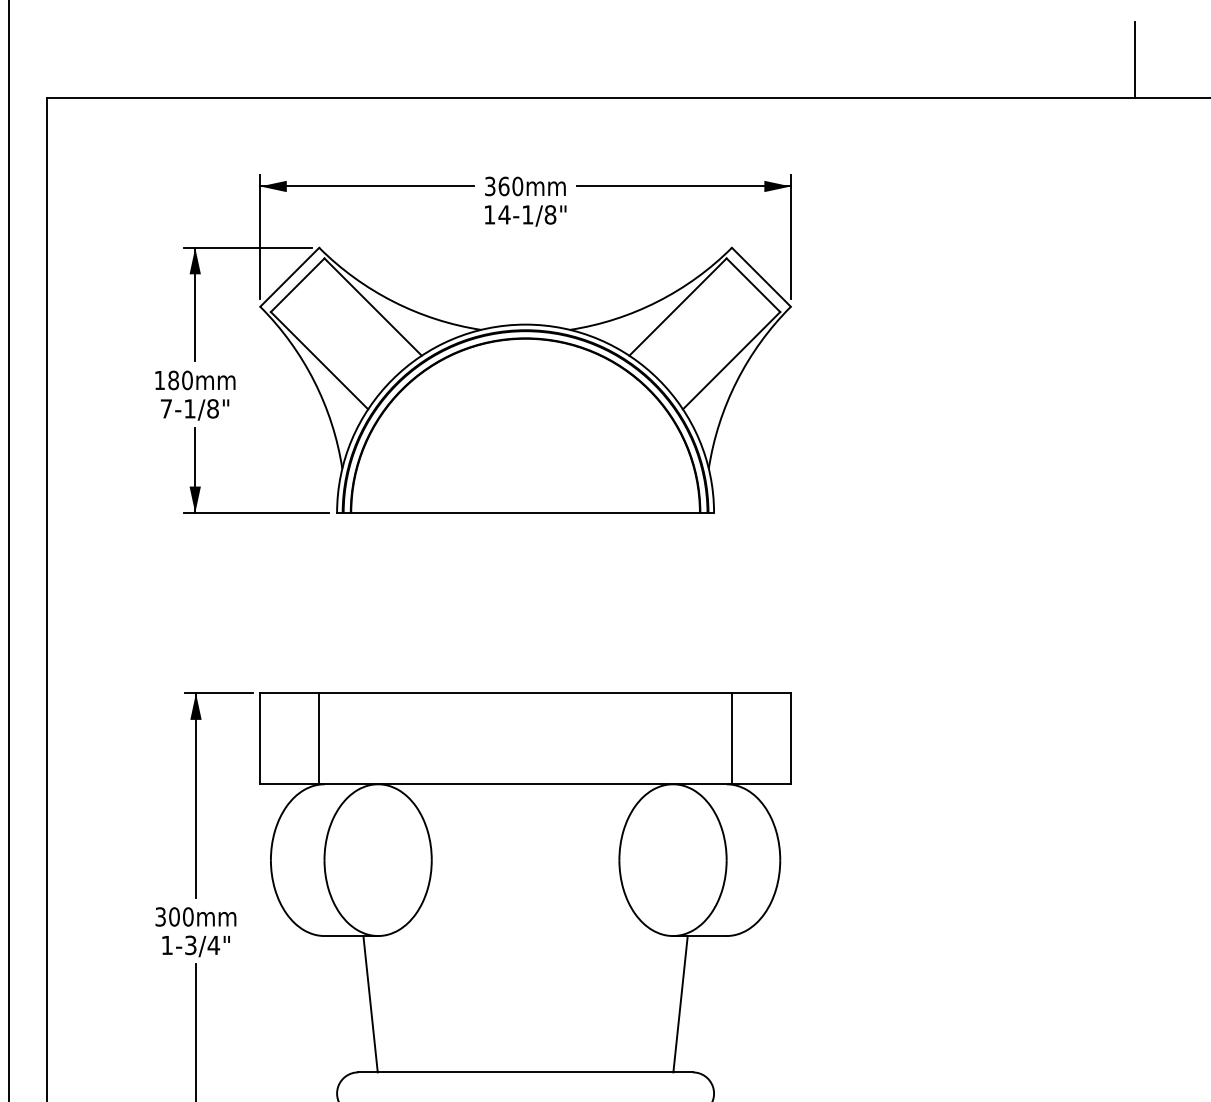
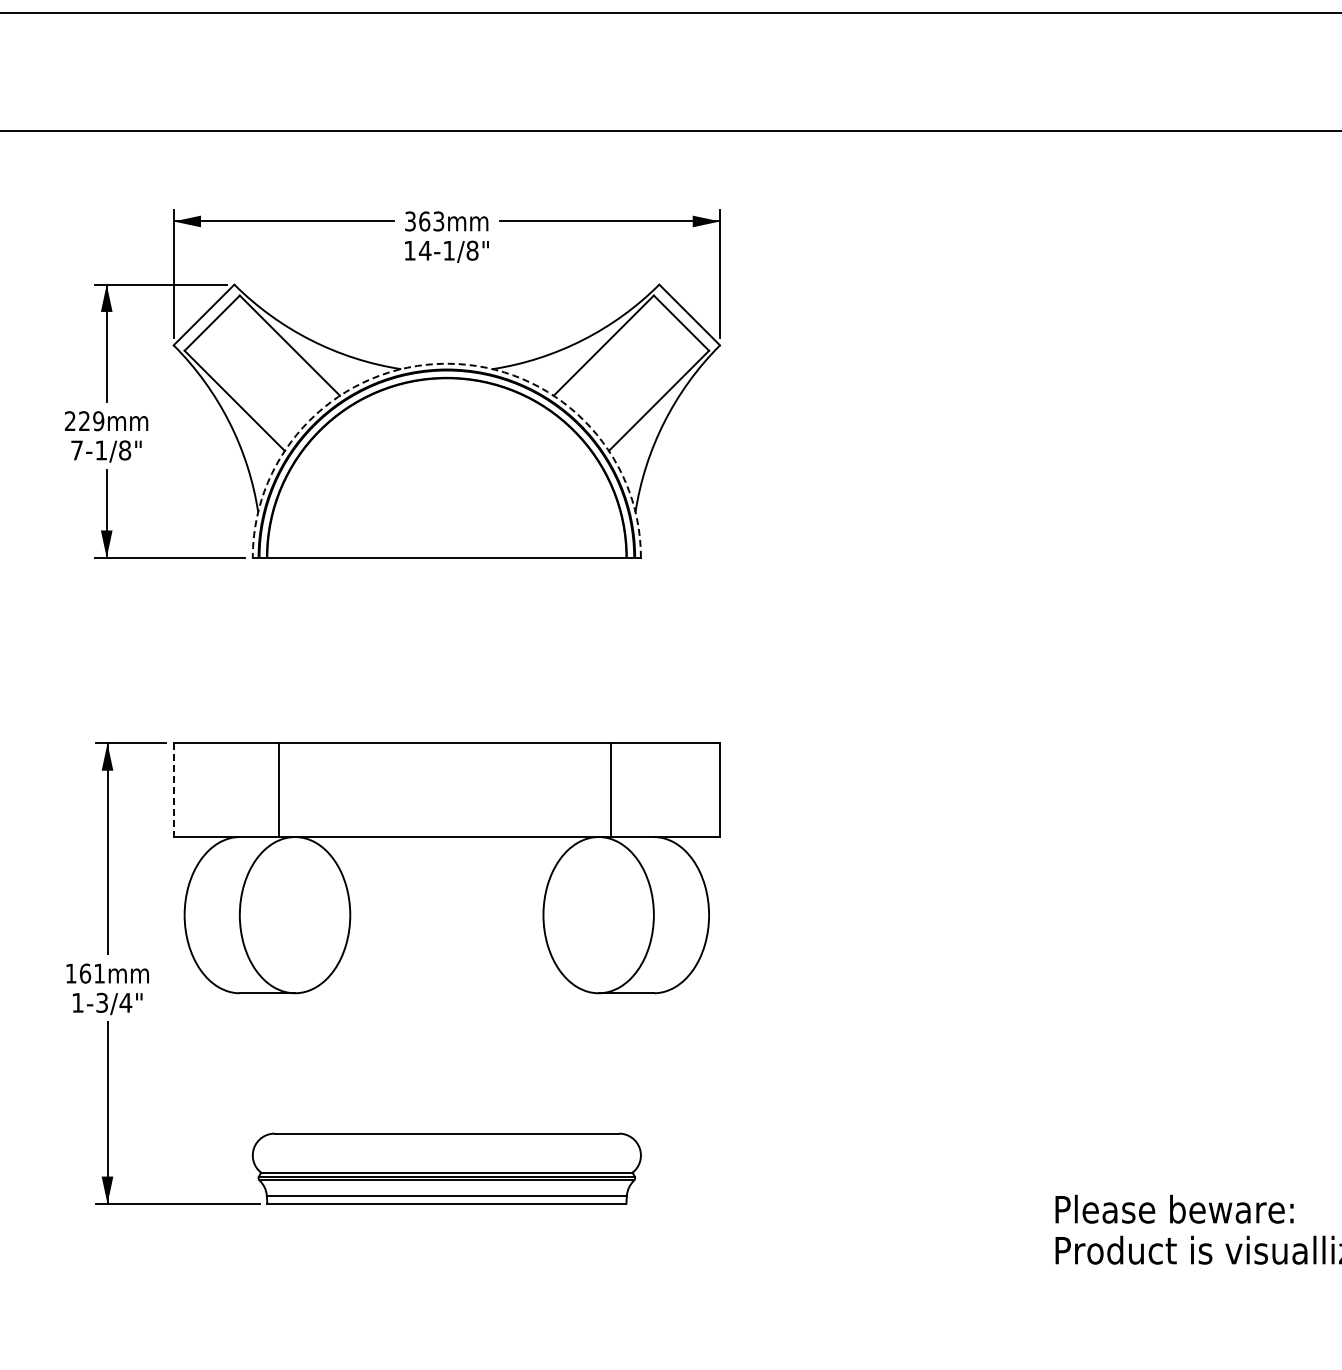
line: (1135, 60) -> (1074, 91), removed
text: (517, 186) -> (438, 221), 360 -> 363
arc: (525, 324) -> (446, 363), solid -> dashed
text: (173, 380) -> (84, 421), 180 -> 229
line: (260, 739) -> (173, 790), solid -> dashed
line: (319, 739) -> (279, 790), moved
line: (732, 739) -> (611, 790), moved
text: (174, 916) -> (85, 973), 300 -> 161
line: (369, 1004) -> (286, 1063), removed
line: (680, 1004) -> (606, 1063), removed

